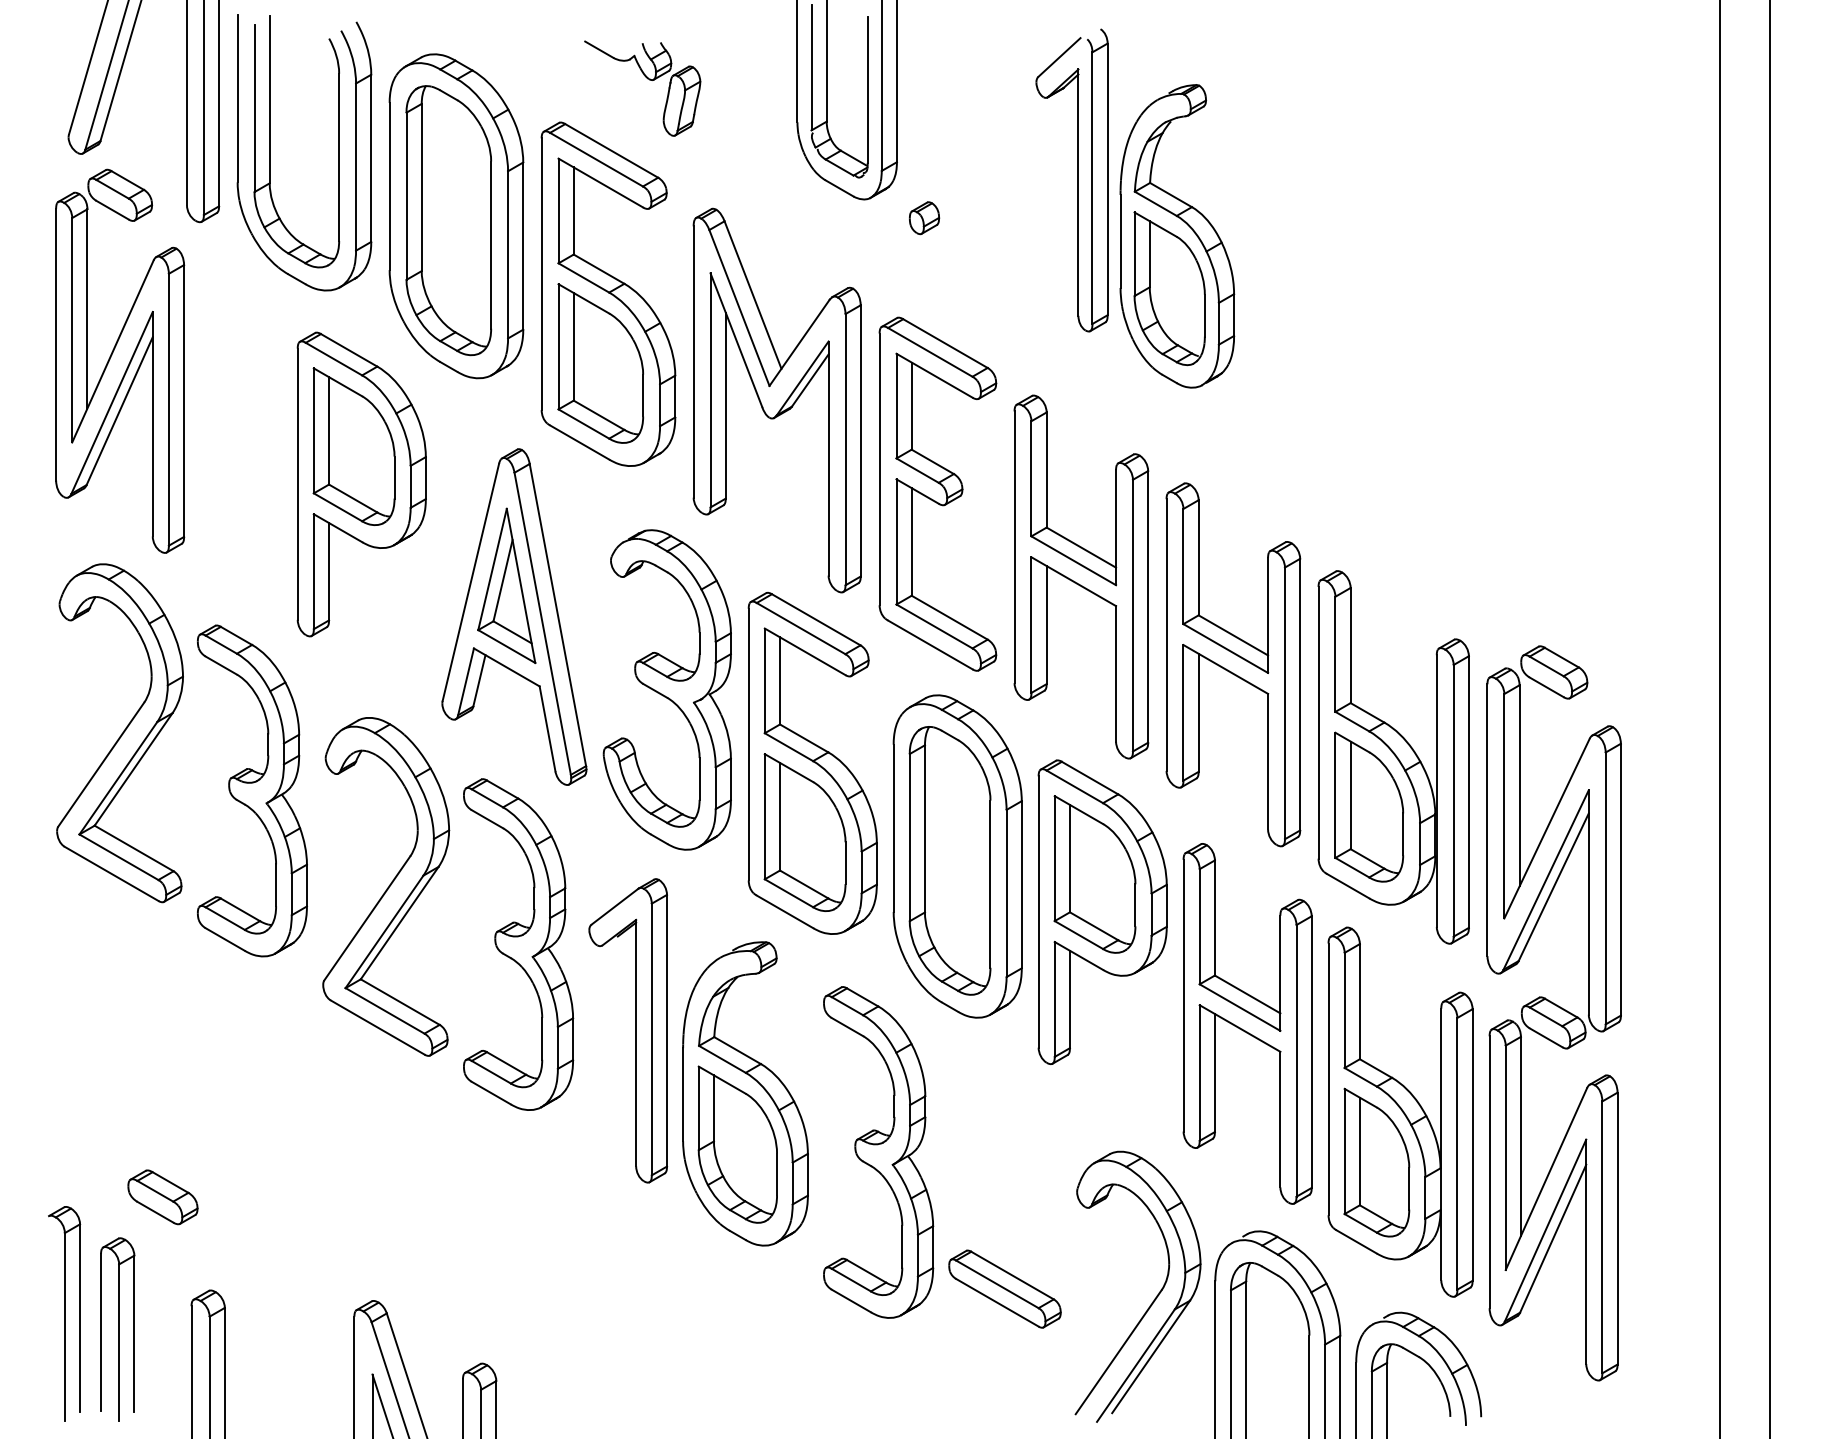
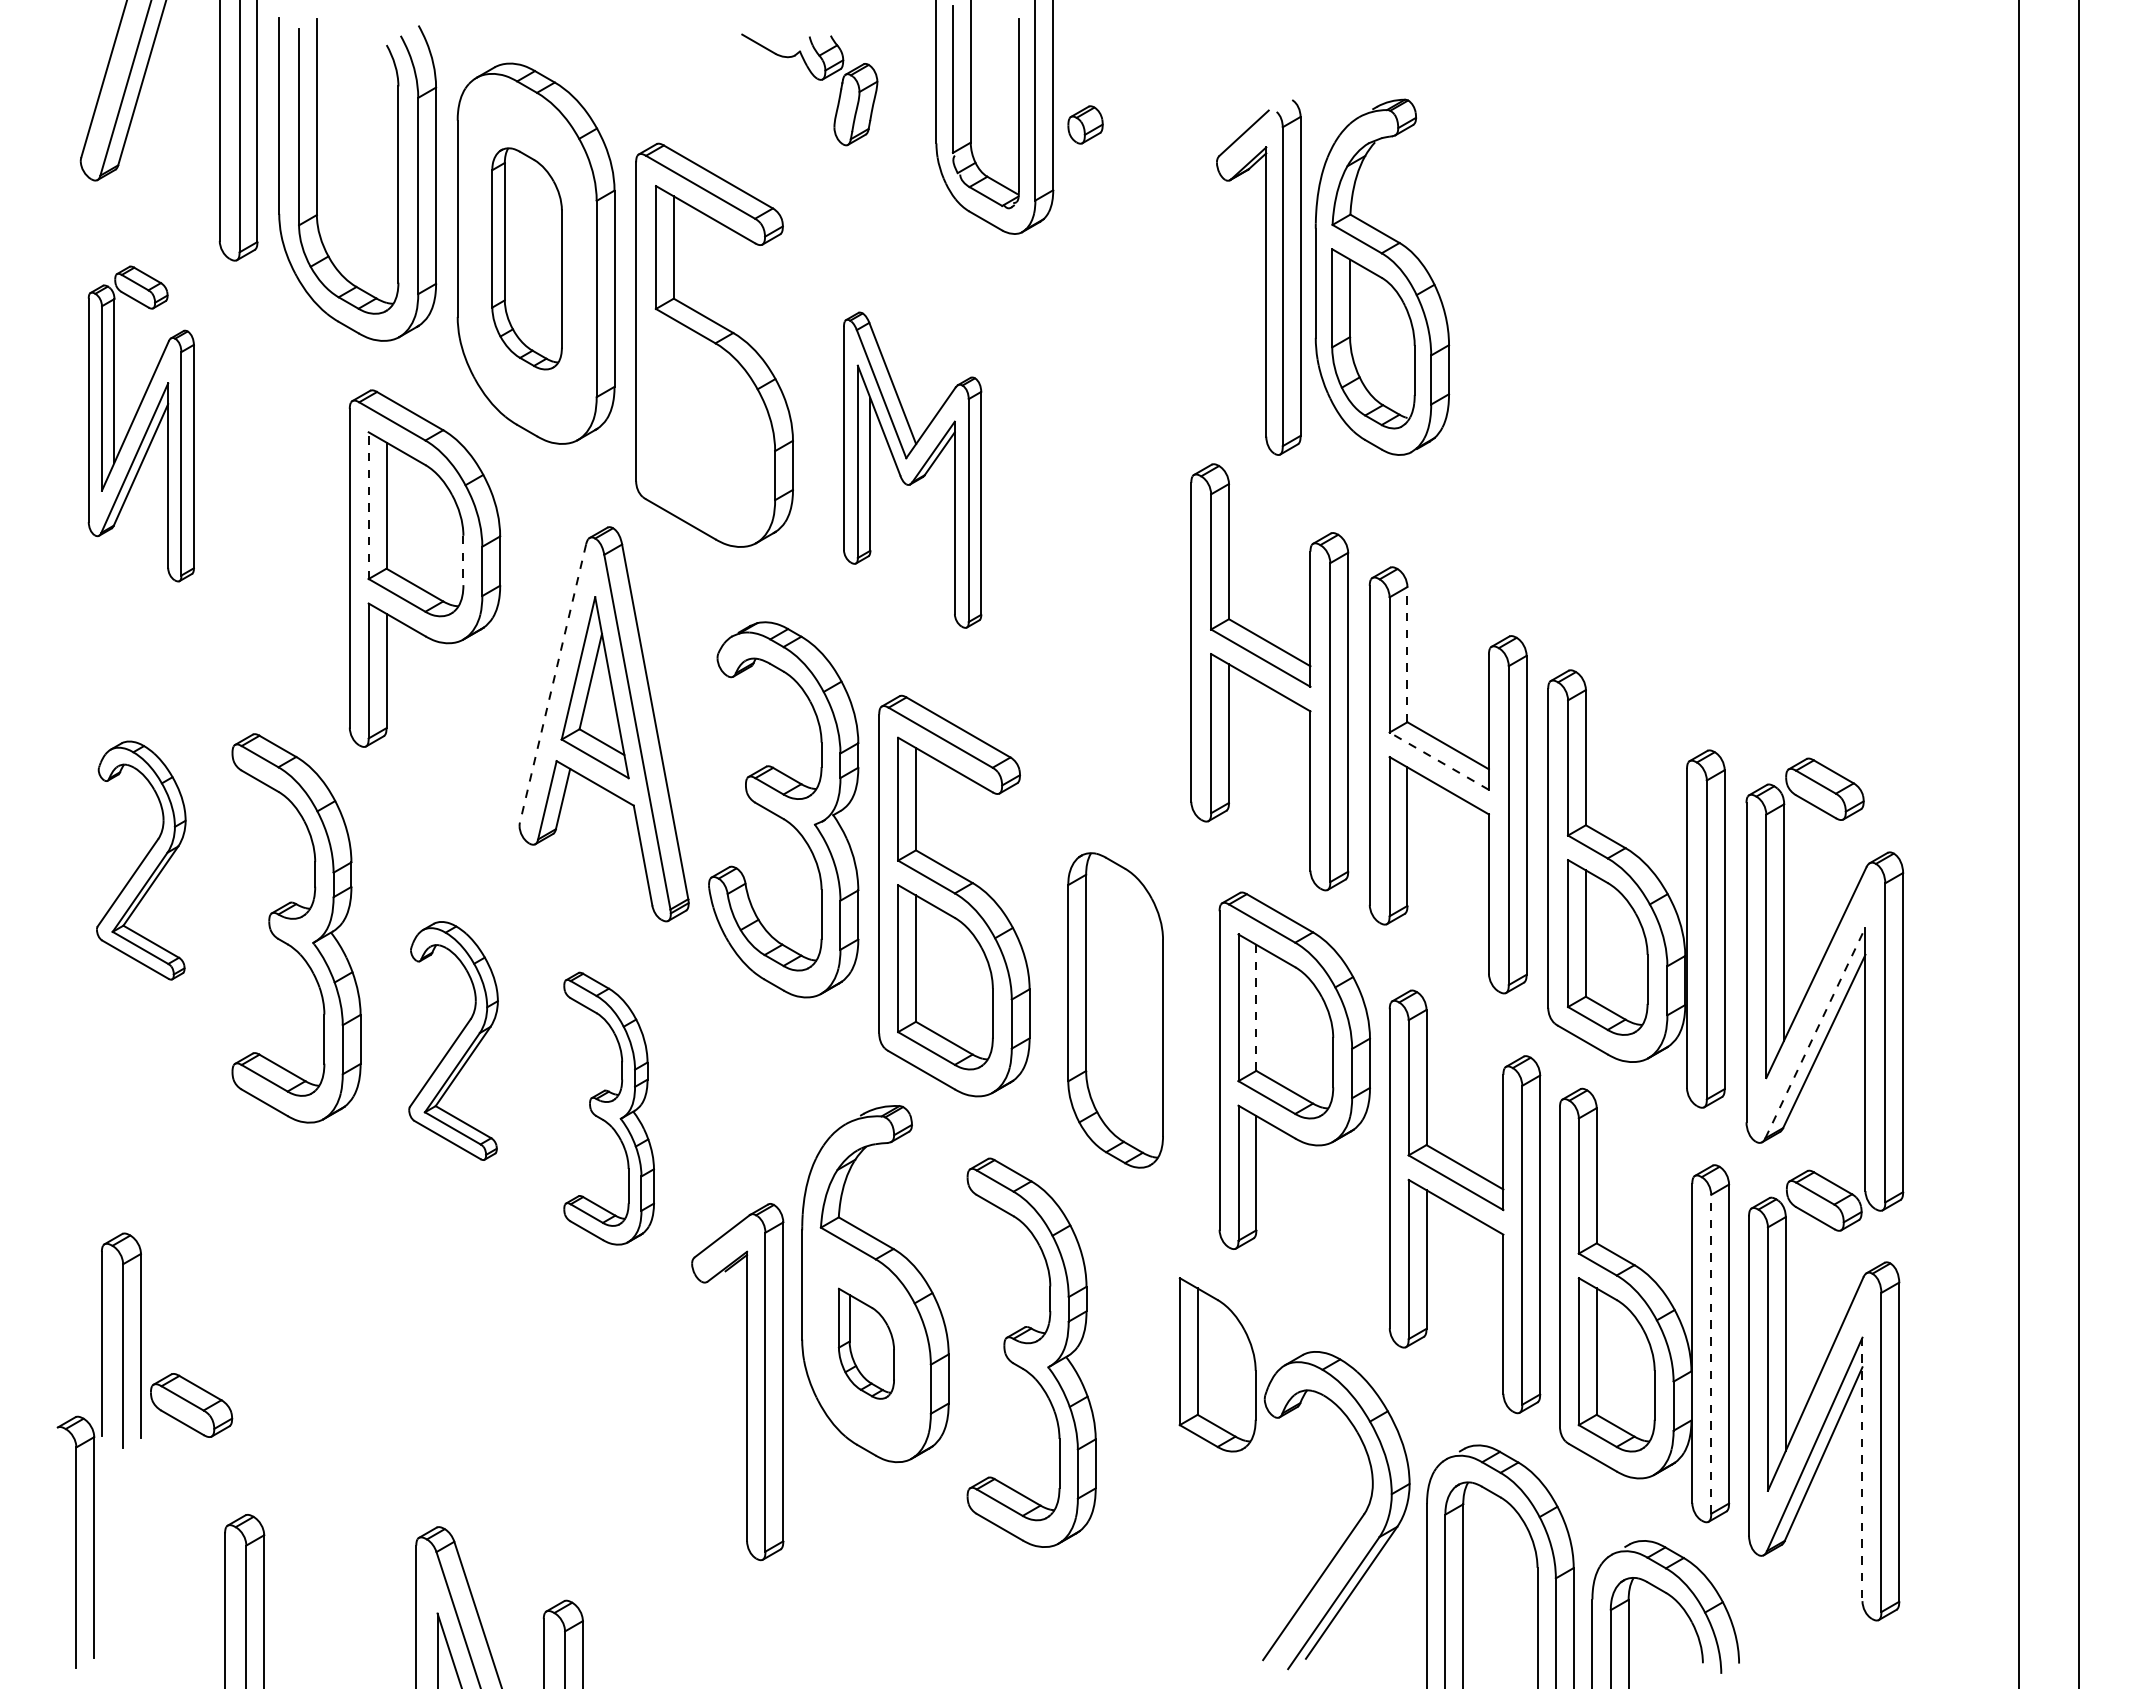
part: (648, 79) -> (816, 79), moved
part: (1077, 180) -> (1265, 277), moved
part: (924, 217) -> (1085, 124), moved
part: (448, 220) -> (526, 258), size x0.7
part: (120, 360) -> (141, 423), size x0.7
part: (600, 363) -> (705, 426), removed
part: (777, 400) -> (912, 470), size x0.7
line: (313, 430) -> (368, 505), solid -> dashed
line: (394, 477) -> (463, 560), solid -> dashed
part: (938, 493) -> (1101, 579), removed
line: (1198, 557) -> (1407, 654), solid -> dashed
line: (470, 582) -> (552, 683), solid -> dashed
line: (1225, 647) -> (1438, 760), solid -> dashed
part: (120, 733) -> (141, 860), size x0.6
part: (957, 856) -> (1124, 1005), removed
line: (1070, 858) -> (1256, 1007), solid -> dashed
line: (1546, 879) -> (1815, 1032), solid -> dashed
part: (386, 886) -> (453, 1040), size x0.6
part: (518, 944) -> (609, 1108), size x0.7
part: (635, 1031) -> (746, 1382), moved
part: (737, 1144) -> (866, 1343), size x0.6
line: (1457, 1153) -> (1711, 1353), solid -> dashed
part: (1036, 1162) -> (1217, 1364), added
line: (1586, 1251) -> (1862, 1469), solid -> dashed
part: (1004, 1289) -> (1179, 1513), removed
part: (117, 1329) -> (121, 1340), moved

